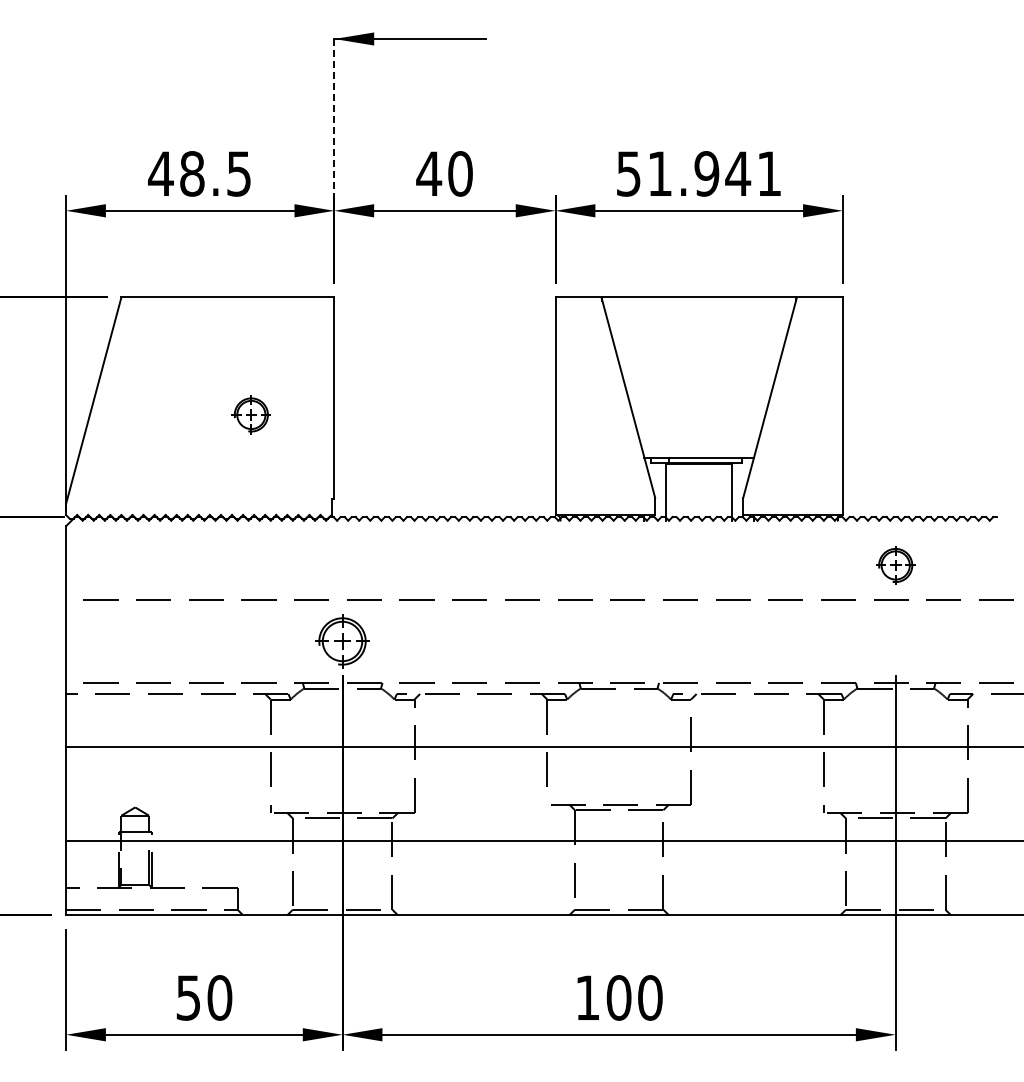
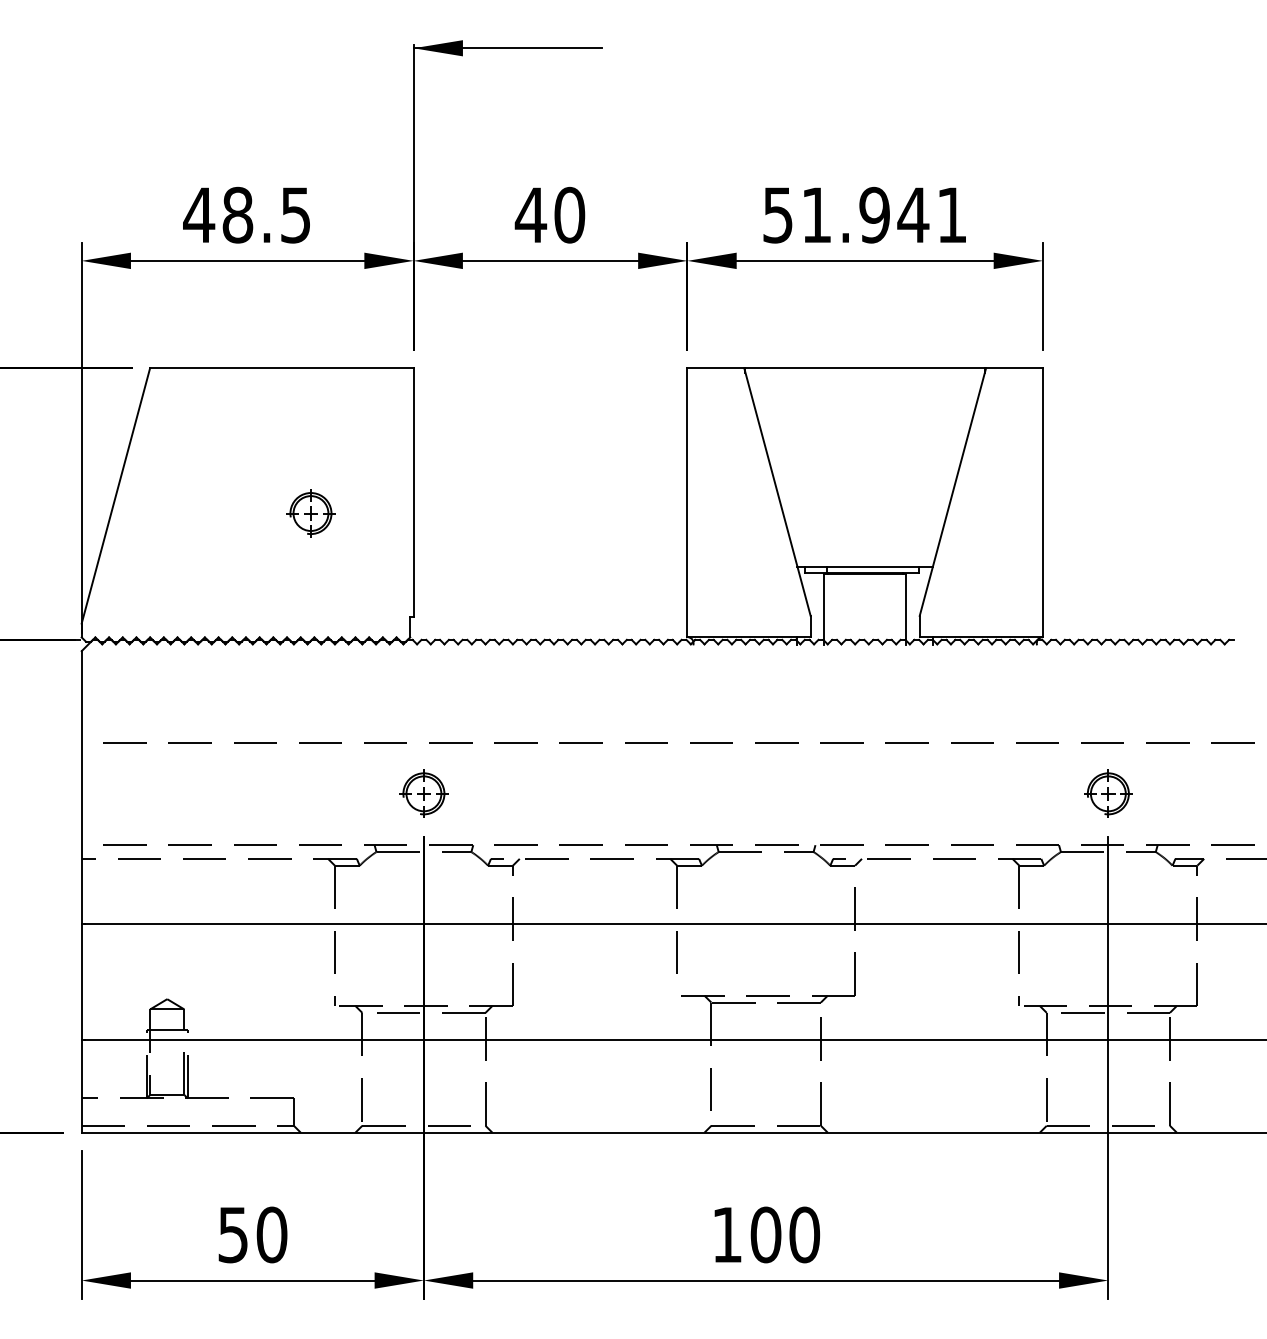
line: (334, 122) -> (413, 151), dashed -> solid
part: (895, 565) -> (1108, 793), moved
part: (342, 641) -> (423, 793), size x0.71

